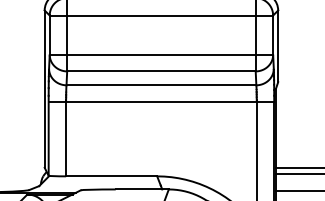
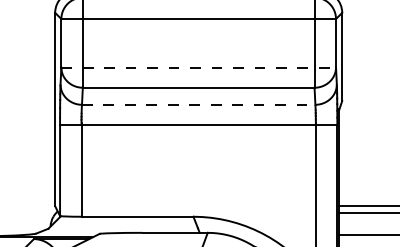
line: (161, 55) -> (198, 68), solid -> dashed
line: (161, 85) -> (198, 105), solid -> dashed

